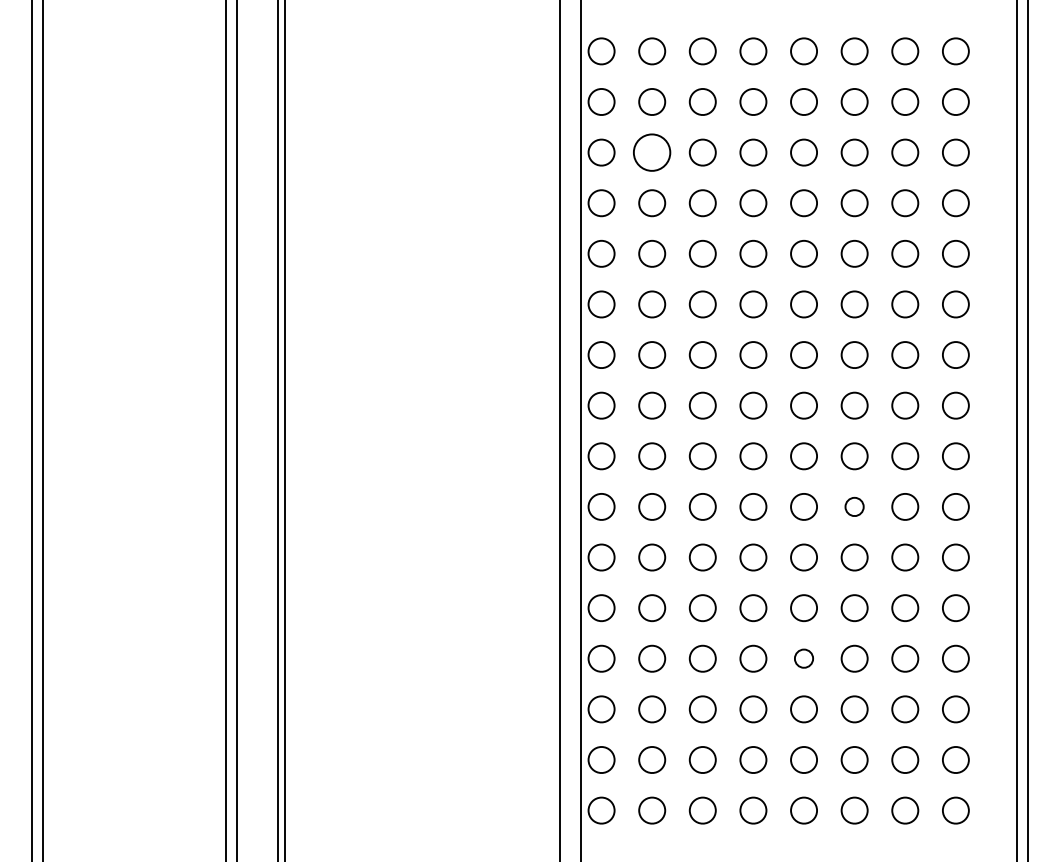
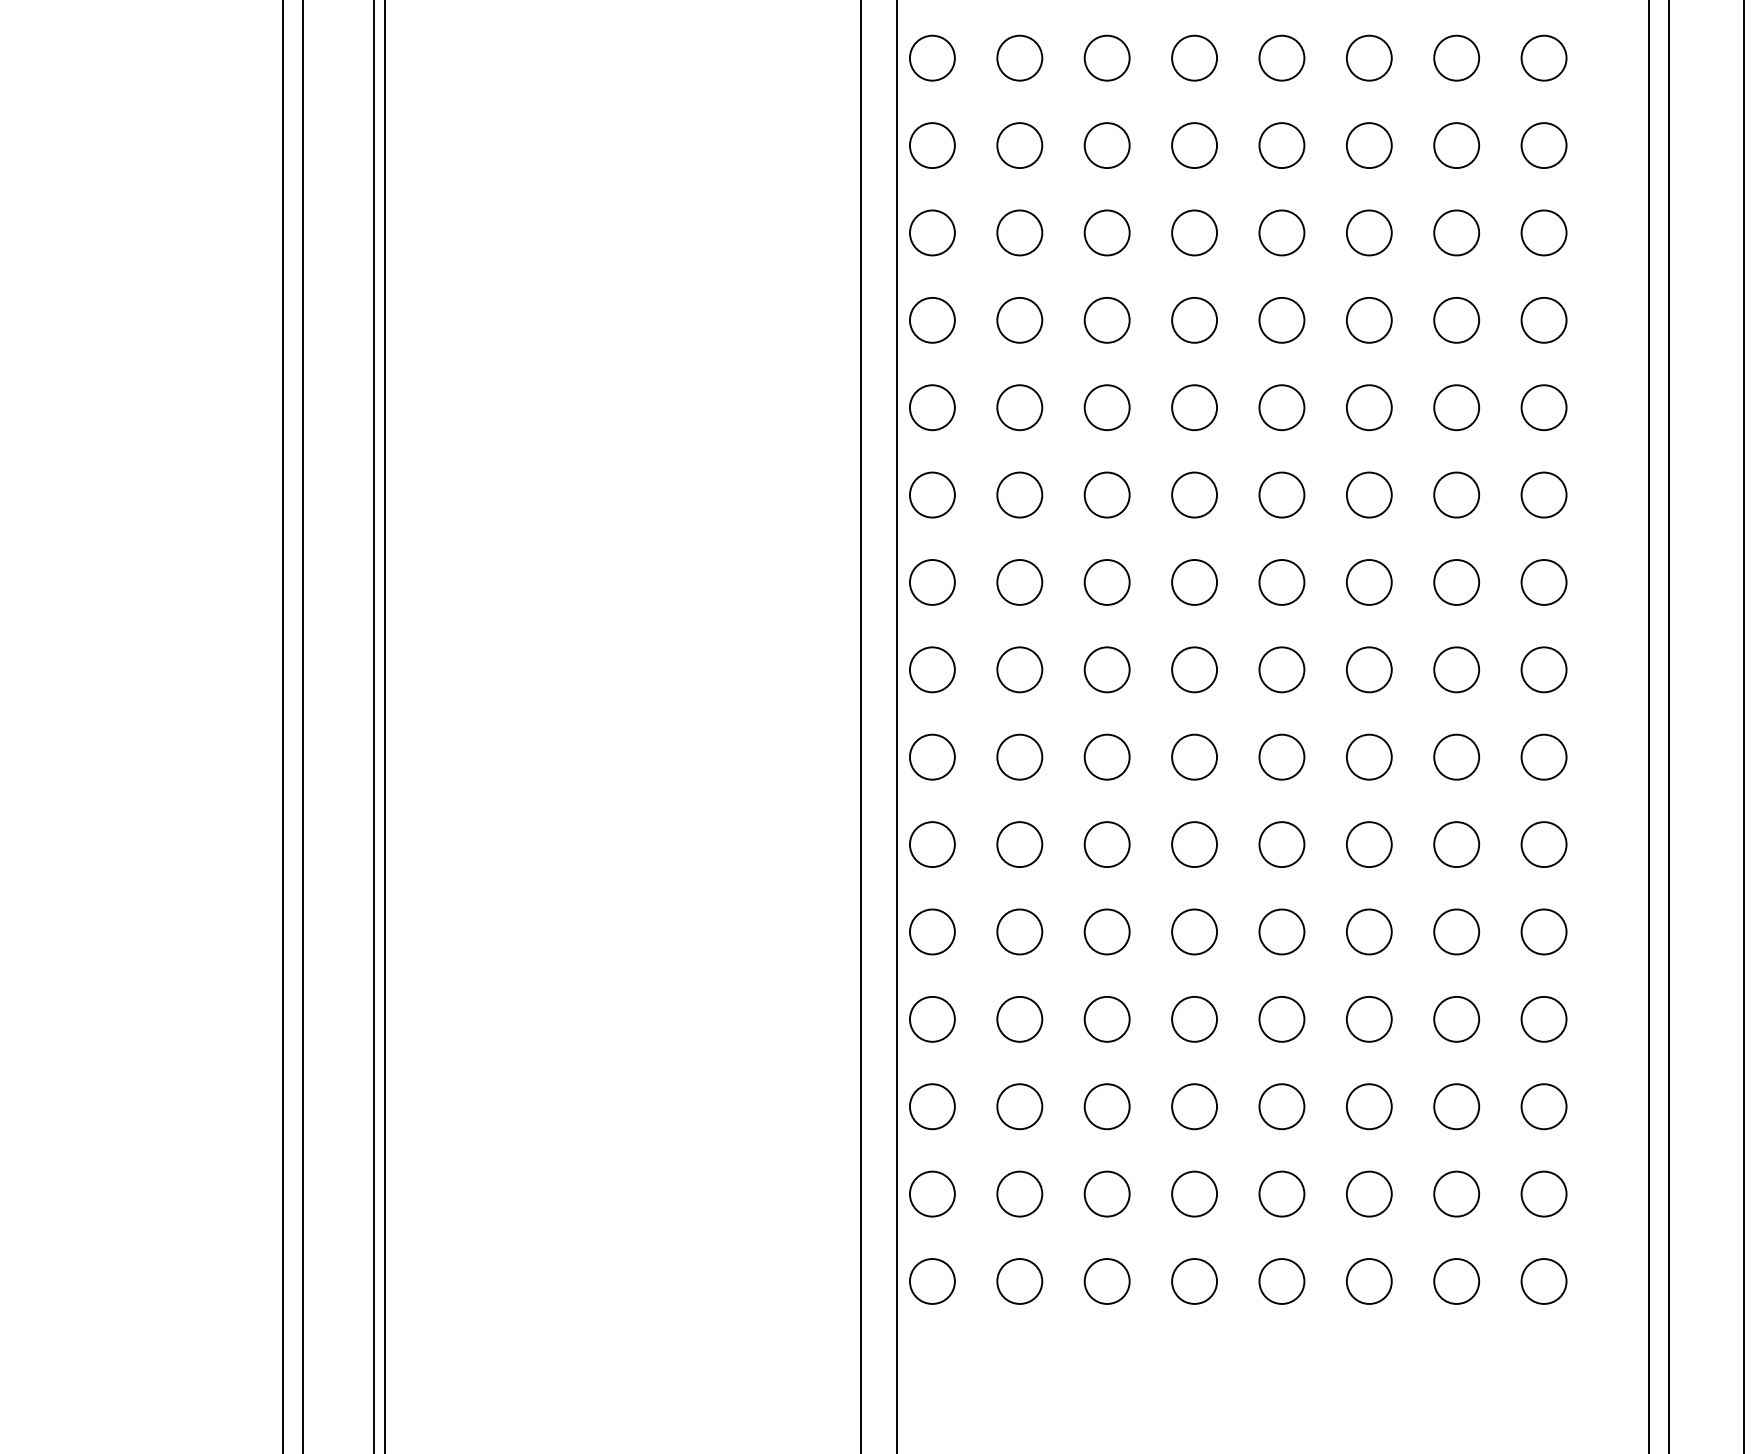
part: (652, 152) -> (1020, 145), size x0.71
part: (854, 506) -> (1369, 756), size x1.43
part: (803, 658) -> (1281, 1018), size x1.43

